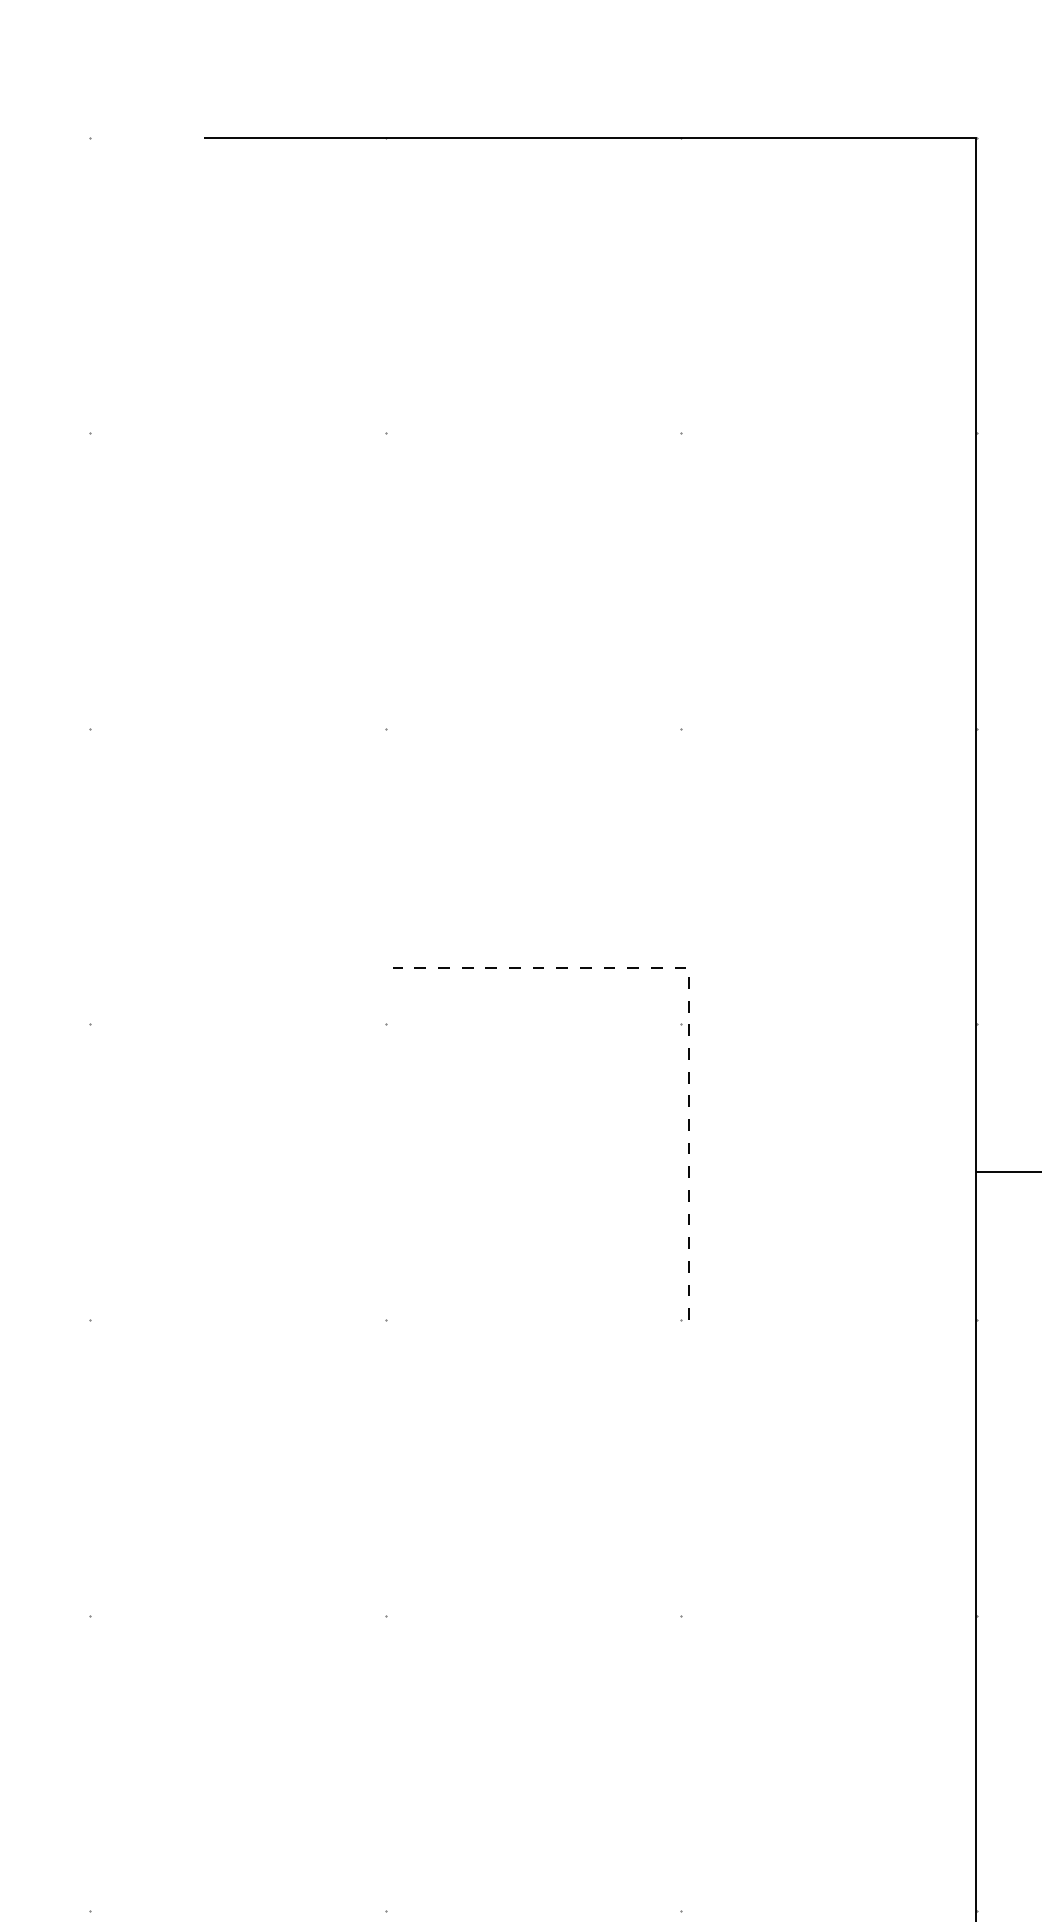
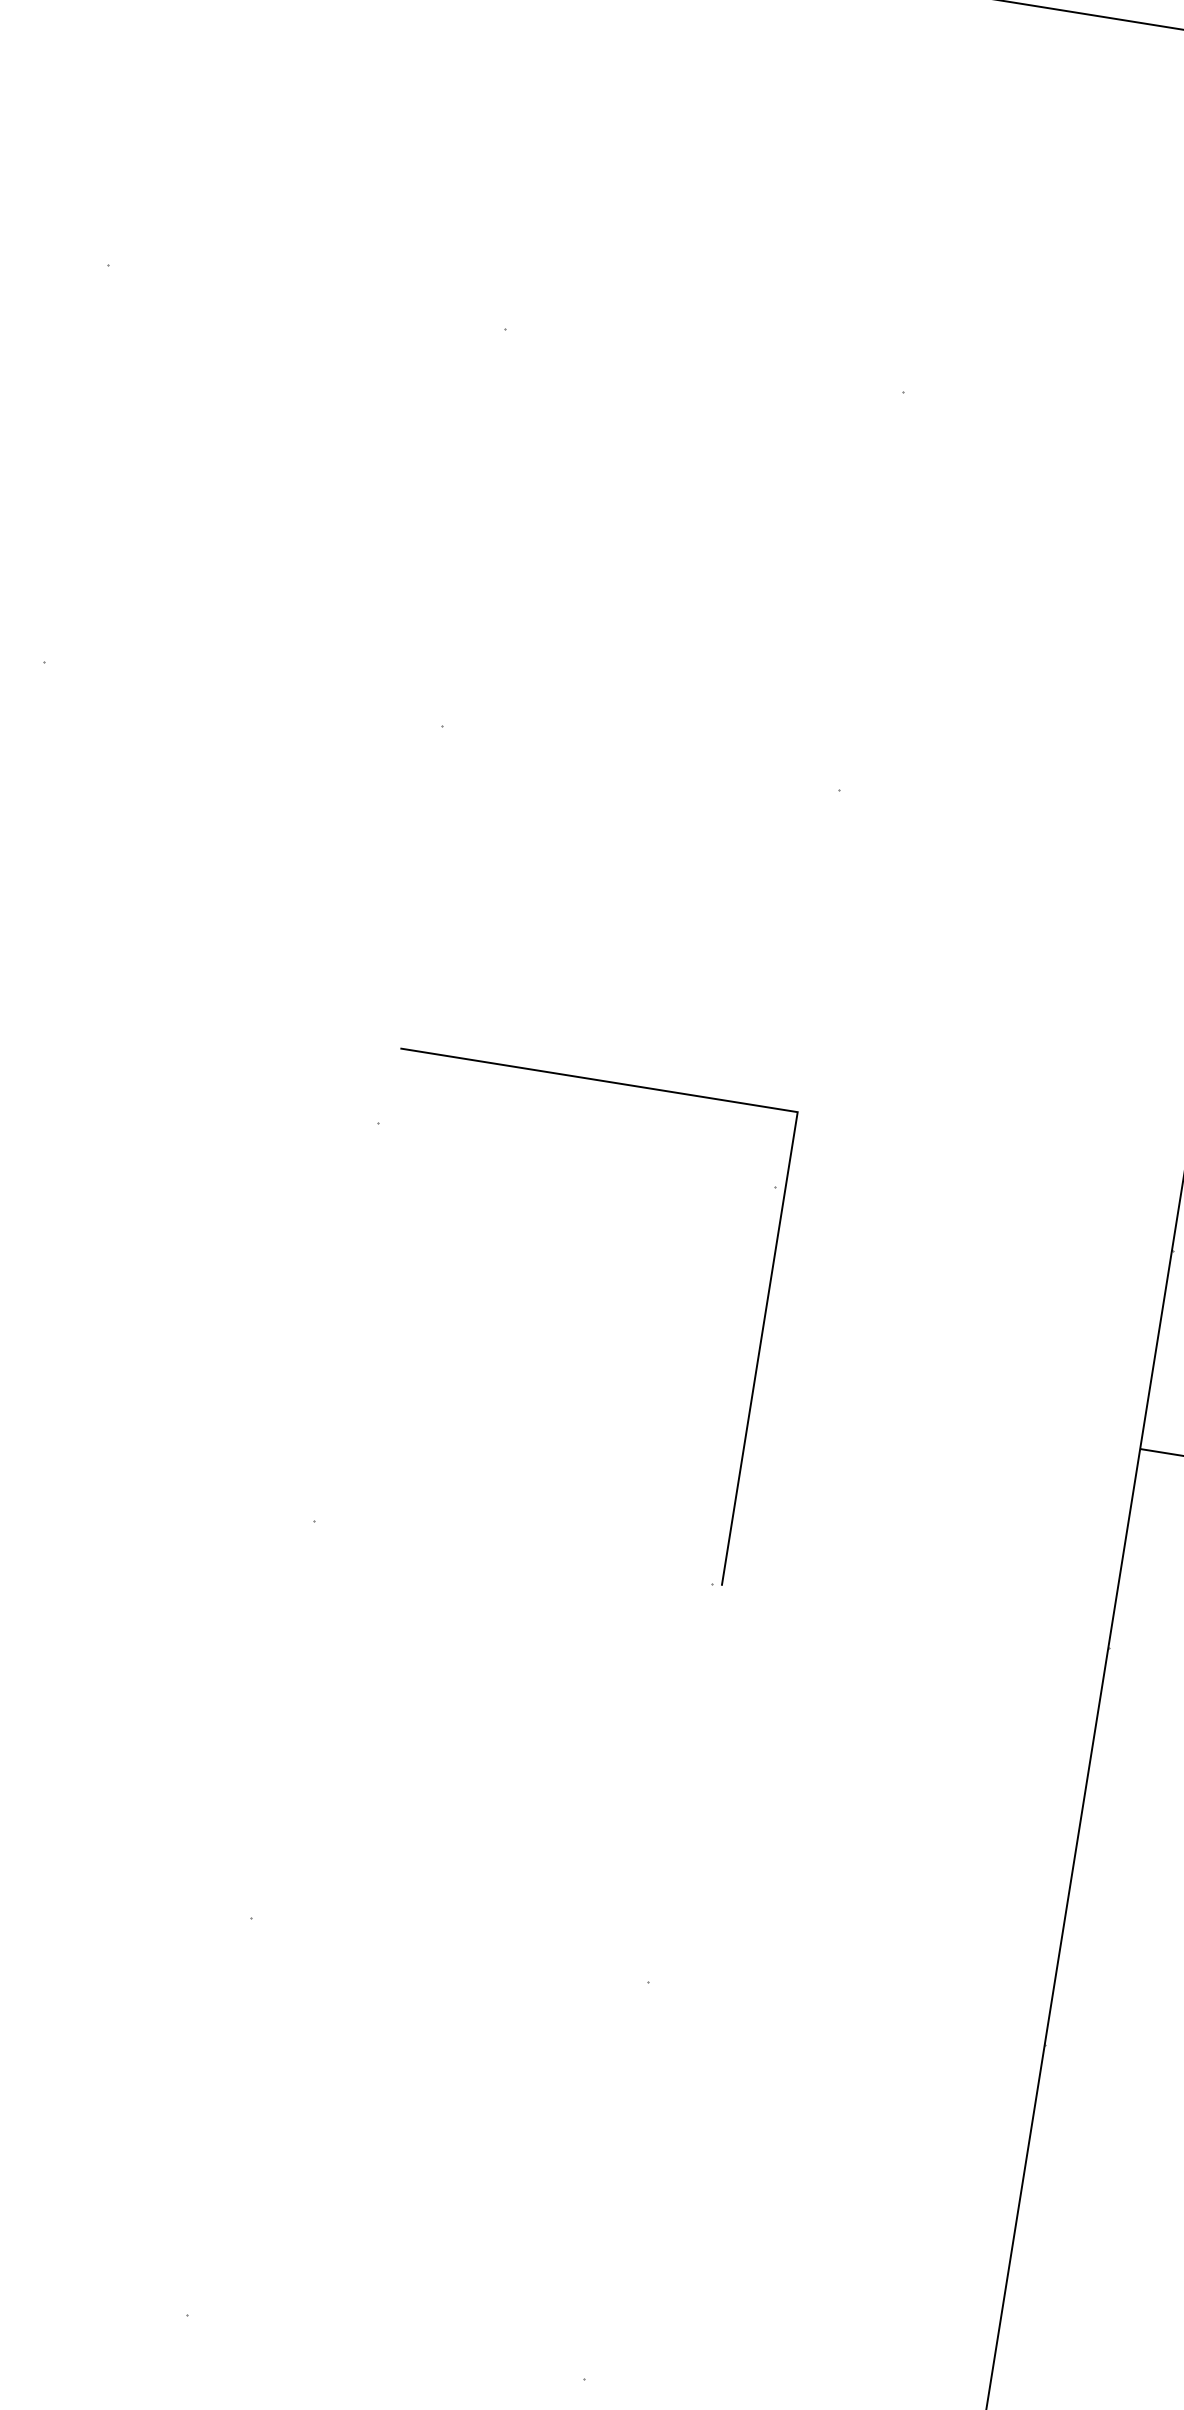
line: (688, 995) -> (791, 1149), dashed -> solid

